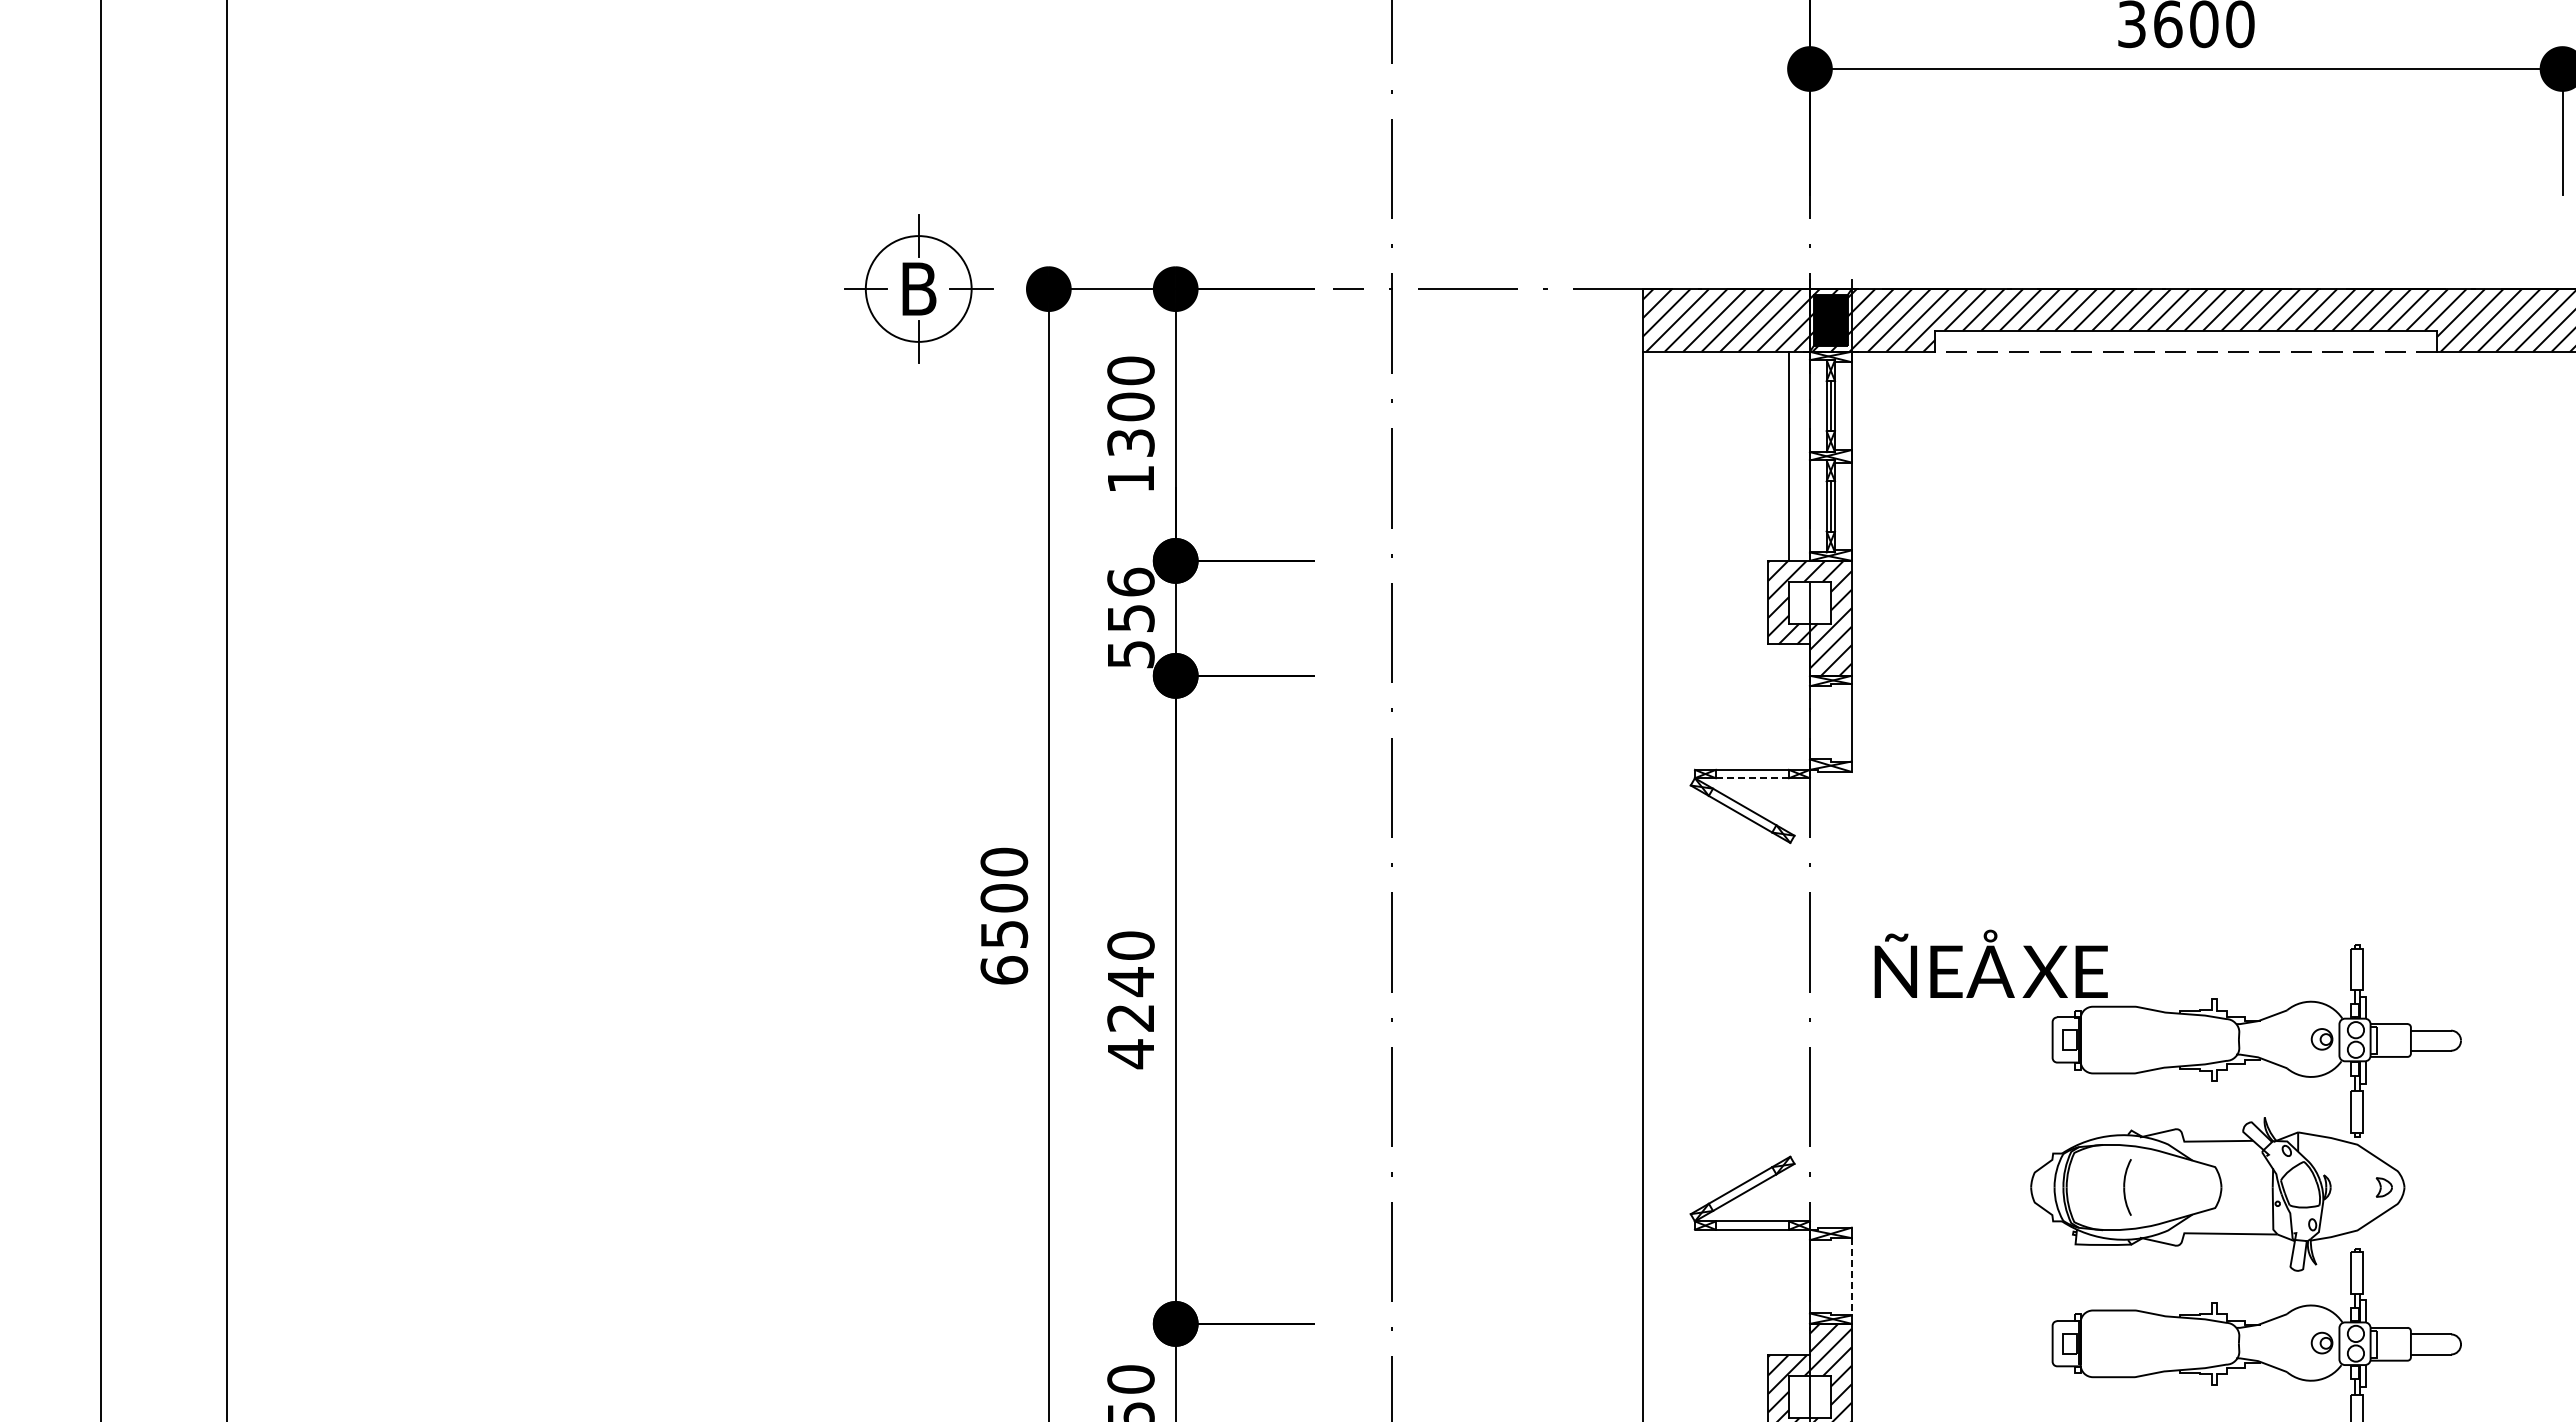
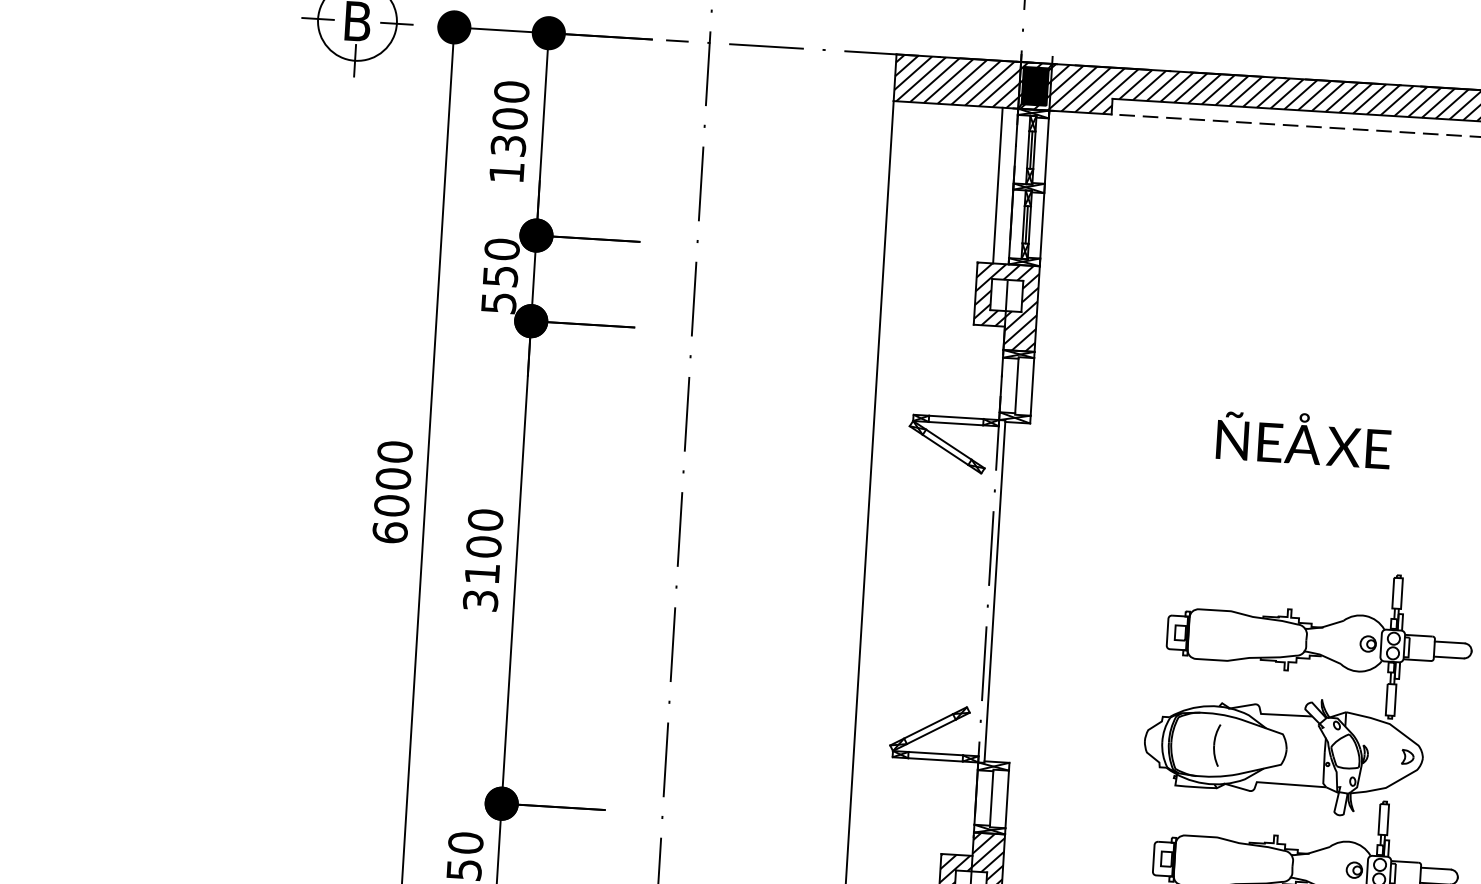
text: (1130, 581) -> (501, 248), 556 -> 550
line: (1830, 722) -> (1016, 385), added
line: (1752, 778) -> (956, 423), dashed -> solid
text: (1004, 934) -> (391, 505), 6500 -> 6000
text: (1990, 963) -> (1303, 438), moved
line: (1818, 999) -> (995, 591), added
text: (1130, 1018) -> (481, 574), 4240 -> 3100
line: (1830, 1276) -> (991, 798), added
line: (1851, 1276) -> (1007, 799), dashed -> solid

